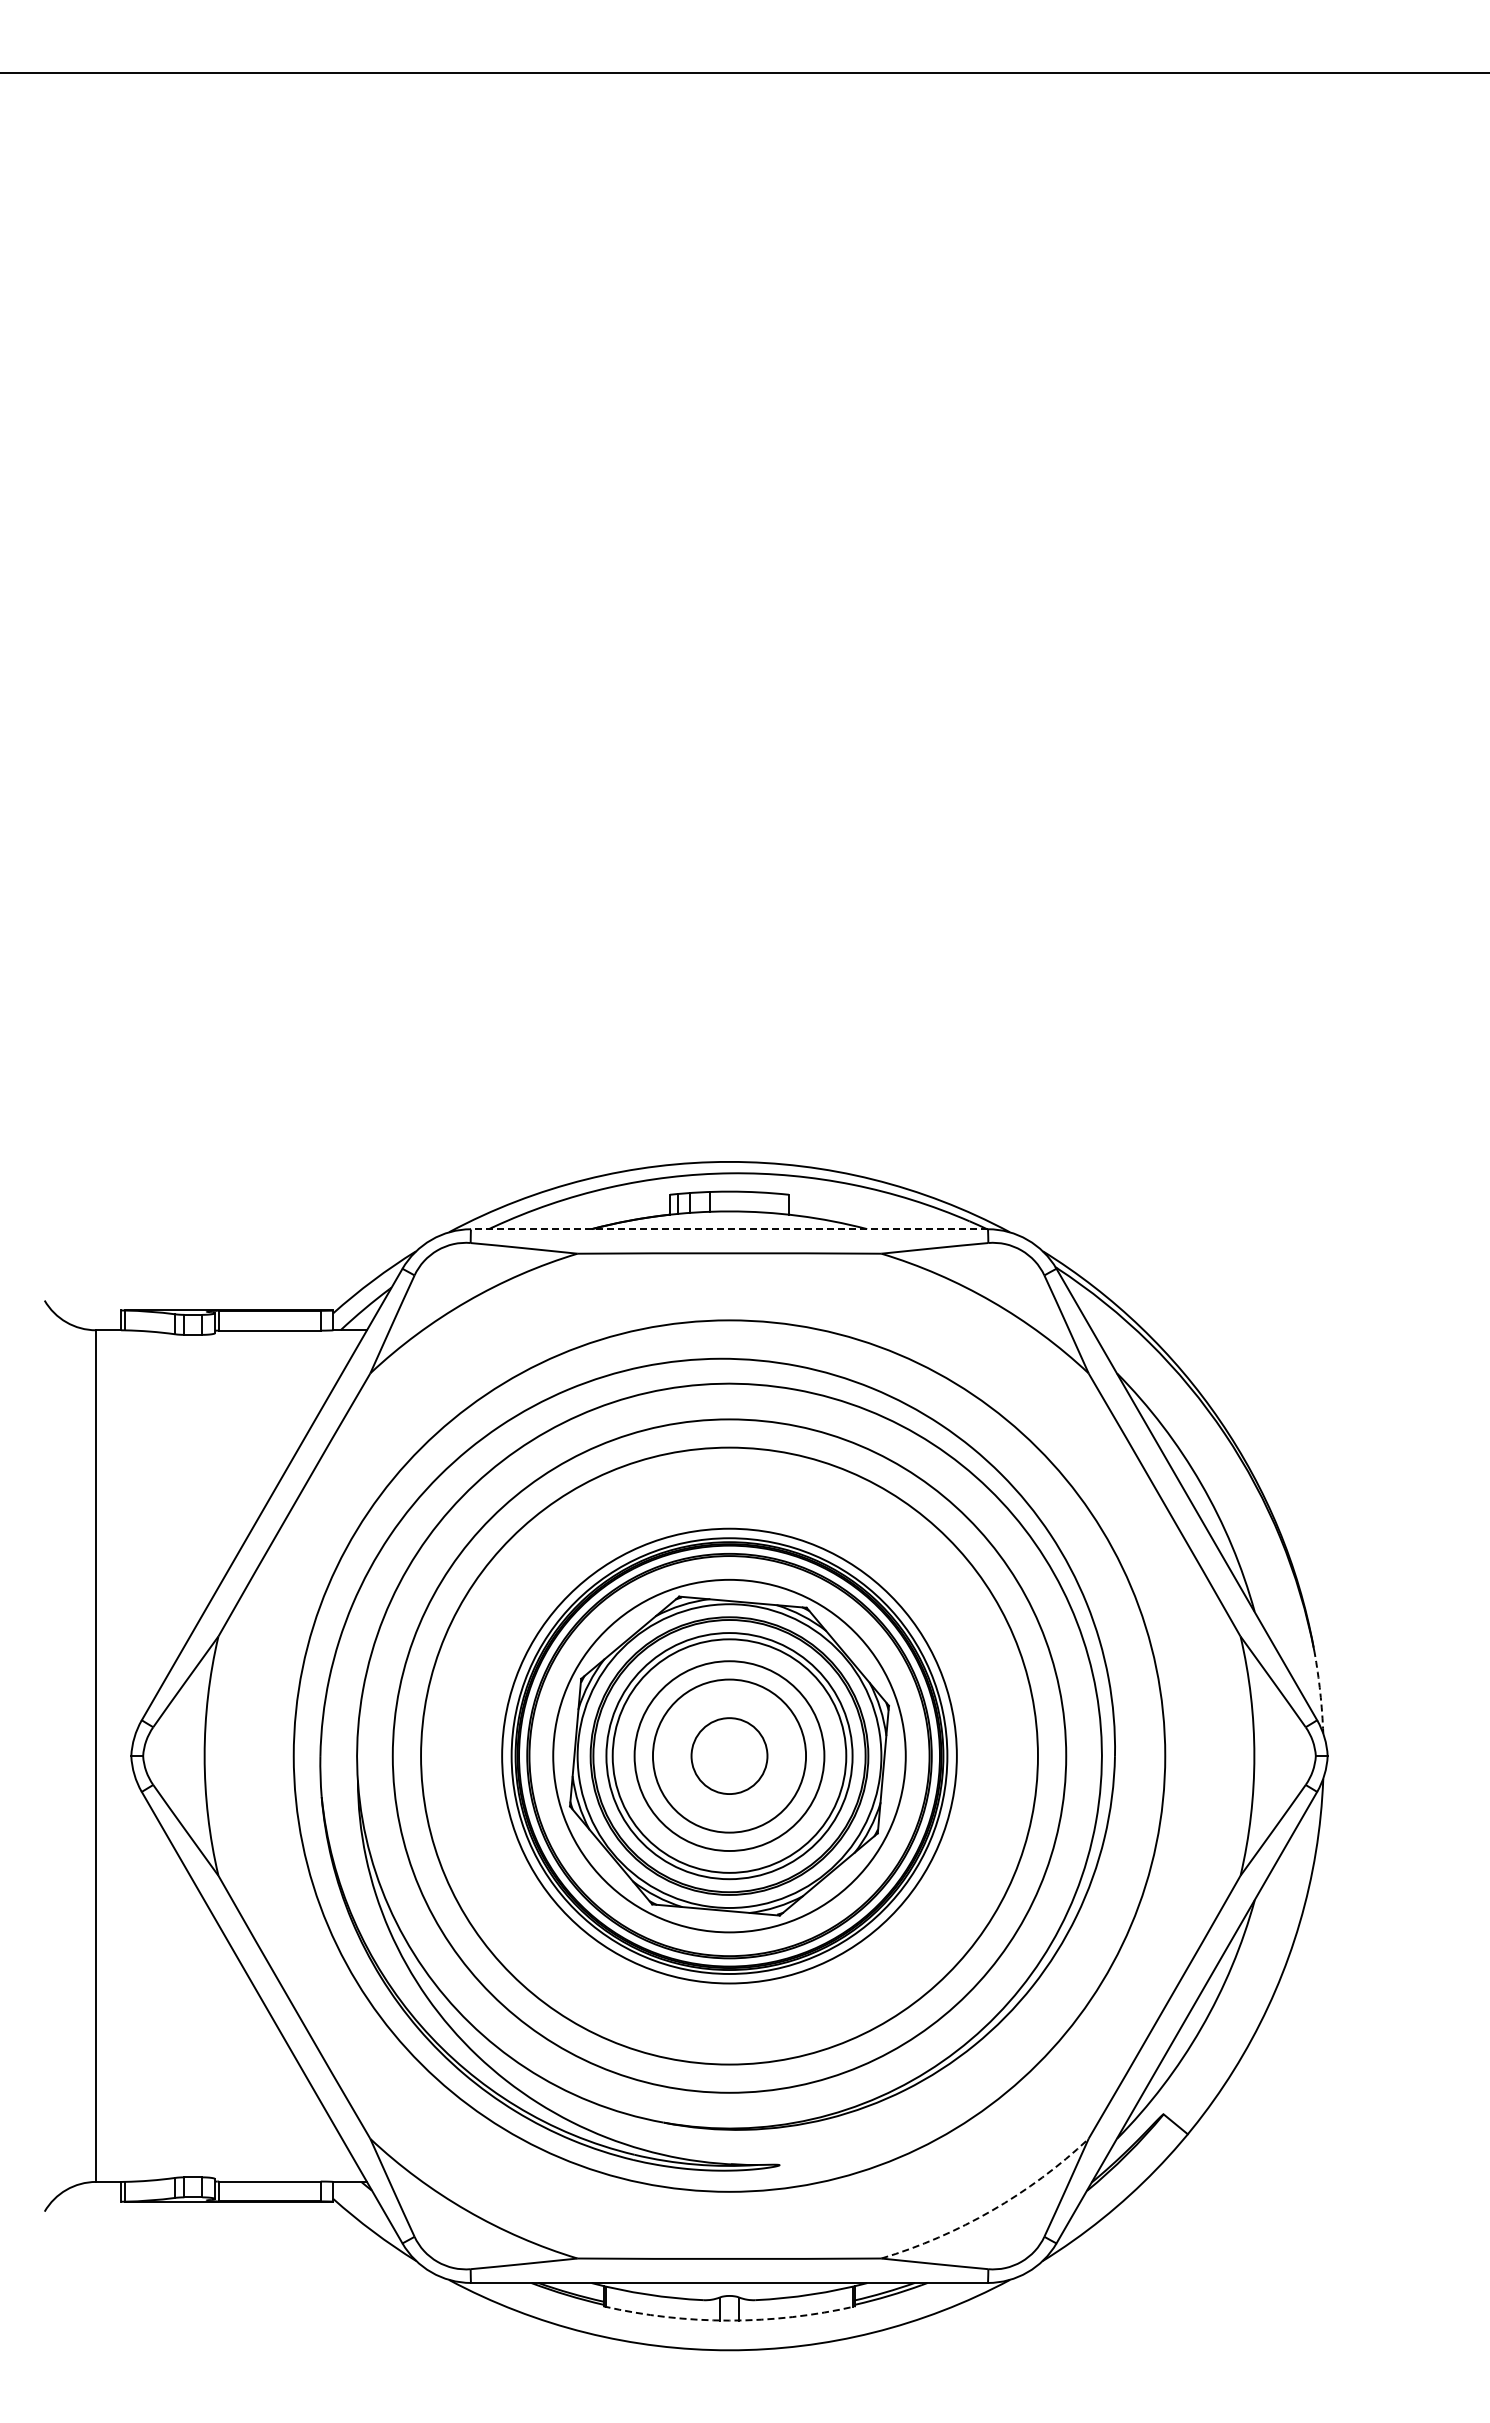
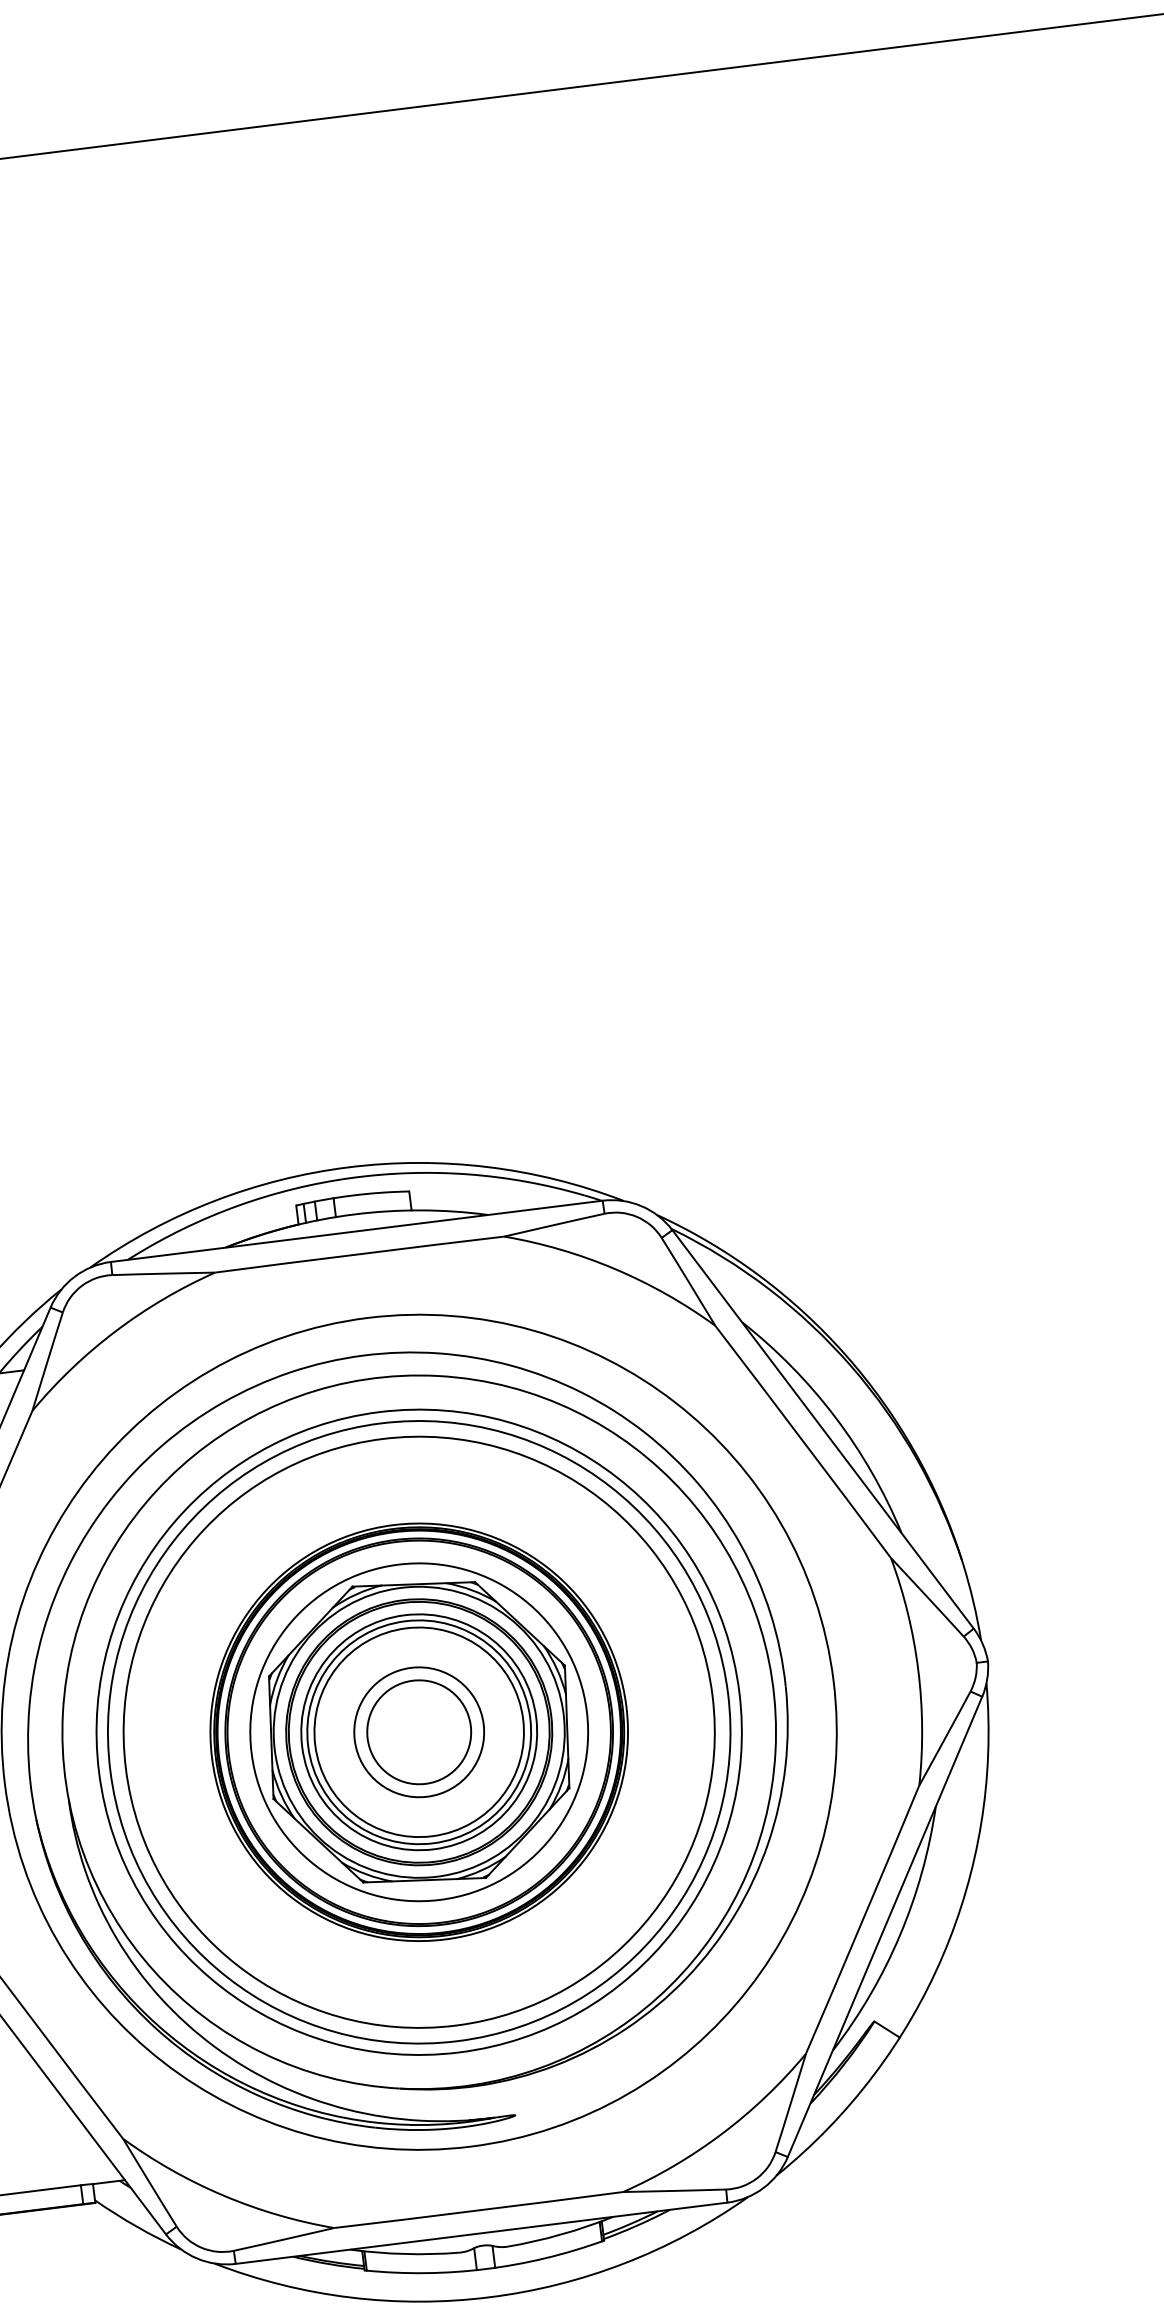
line: (729, 1229) -> (356, 1231), dashed -> solid
arc: (1320, 1692) -> (973, 1601), dashed -> solid
circle: (729, 1755) -> (419, 1731), size x0.71
circle: (729, 1755) -> (419, 1731), size x1.43
circle: (729, 1755) -> (419, 1731), size x1.43
circle: (729, 1755) -> (419, 1731), size x1.43
arc: (991, 2210) -> (722, 2133), dashed -> solid
arc: (729, 2320) -> (486, 2268), dashed -> solid

